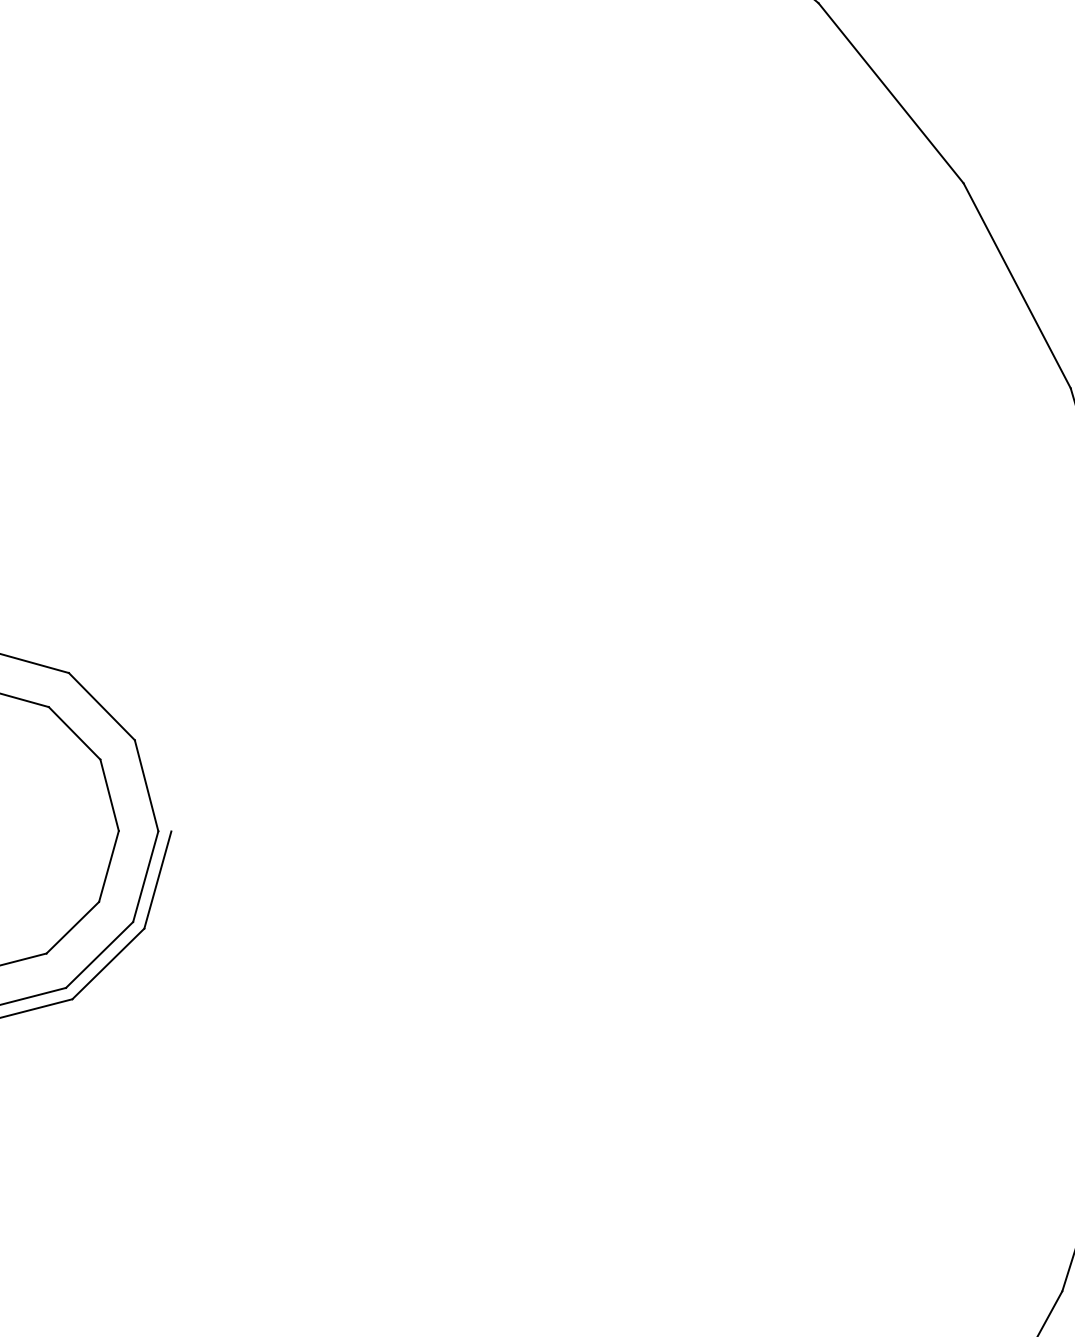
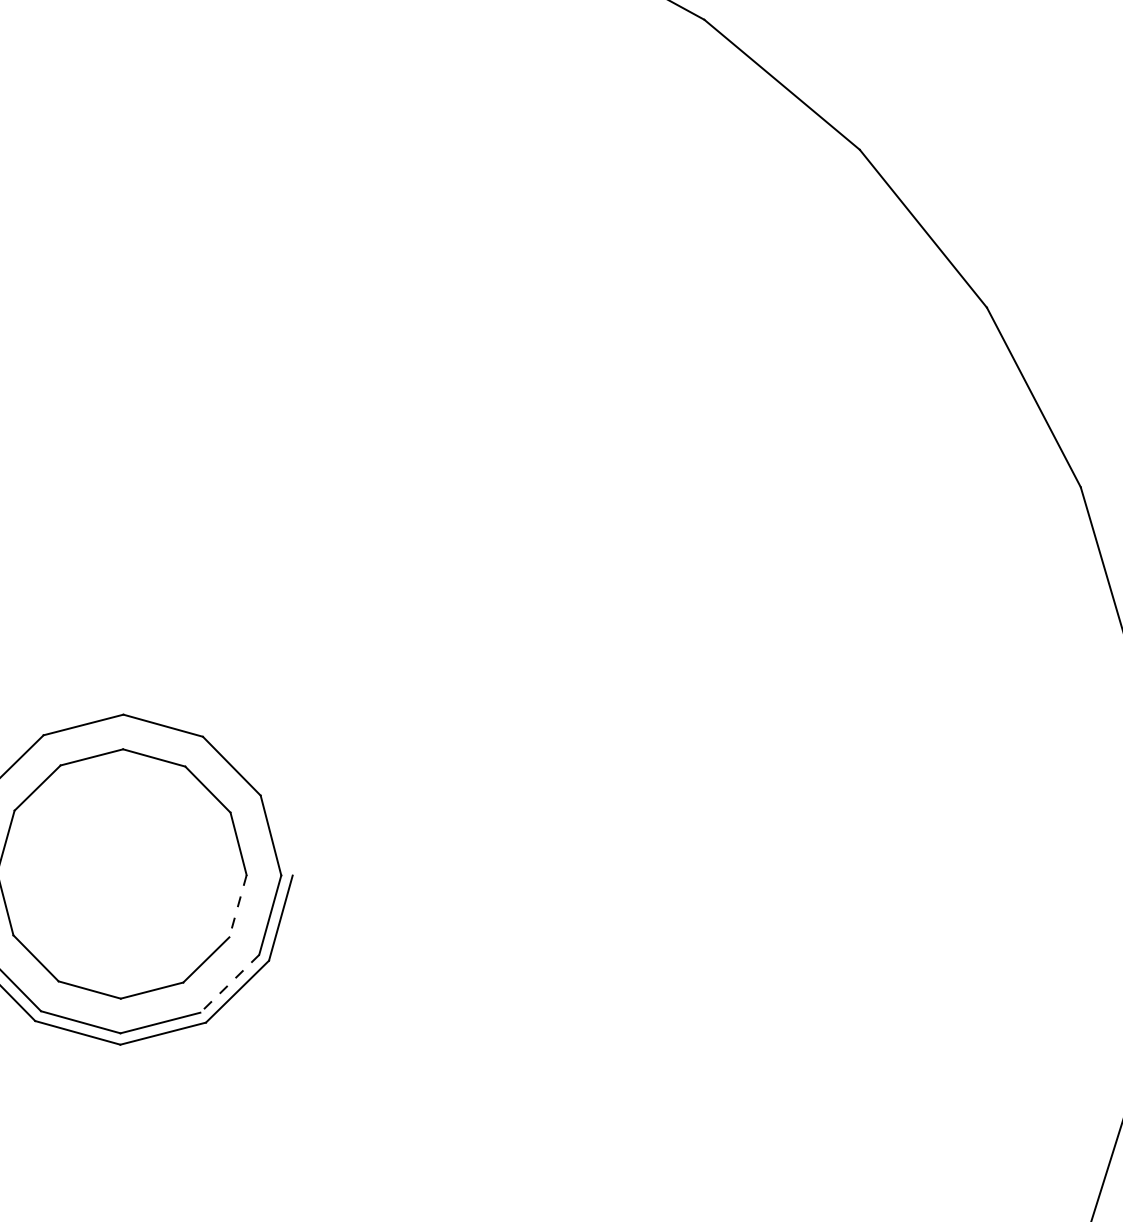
line: (108, 866) -> (237, 906), solid -> dashed
line: (99, 955) -> (229, 984), solid -> dashed

